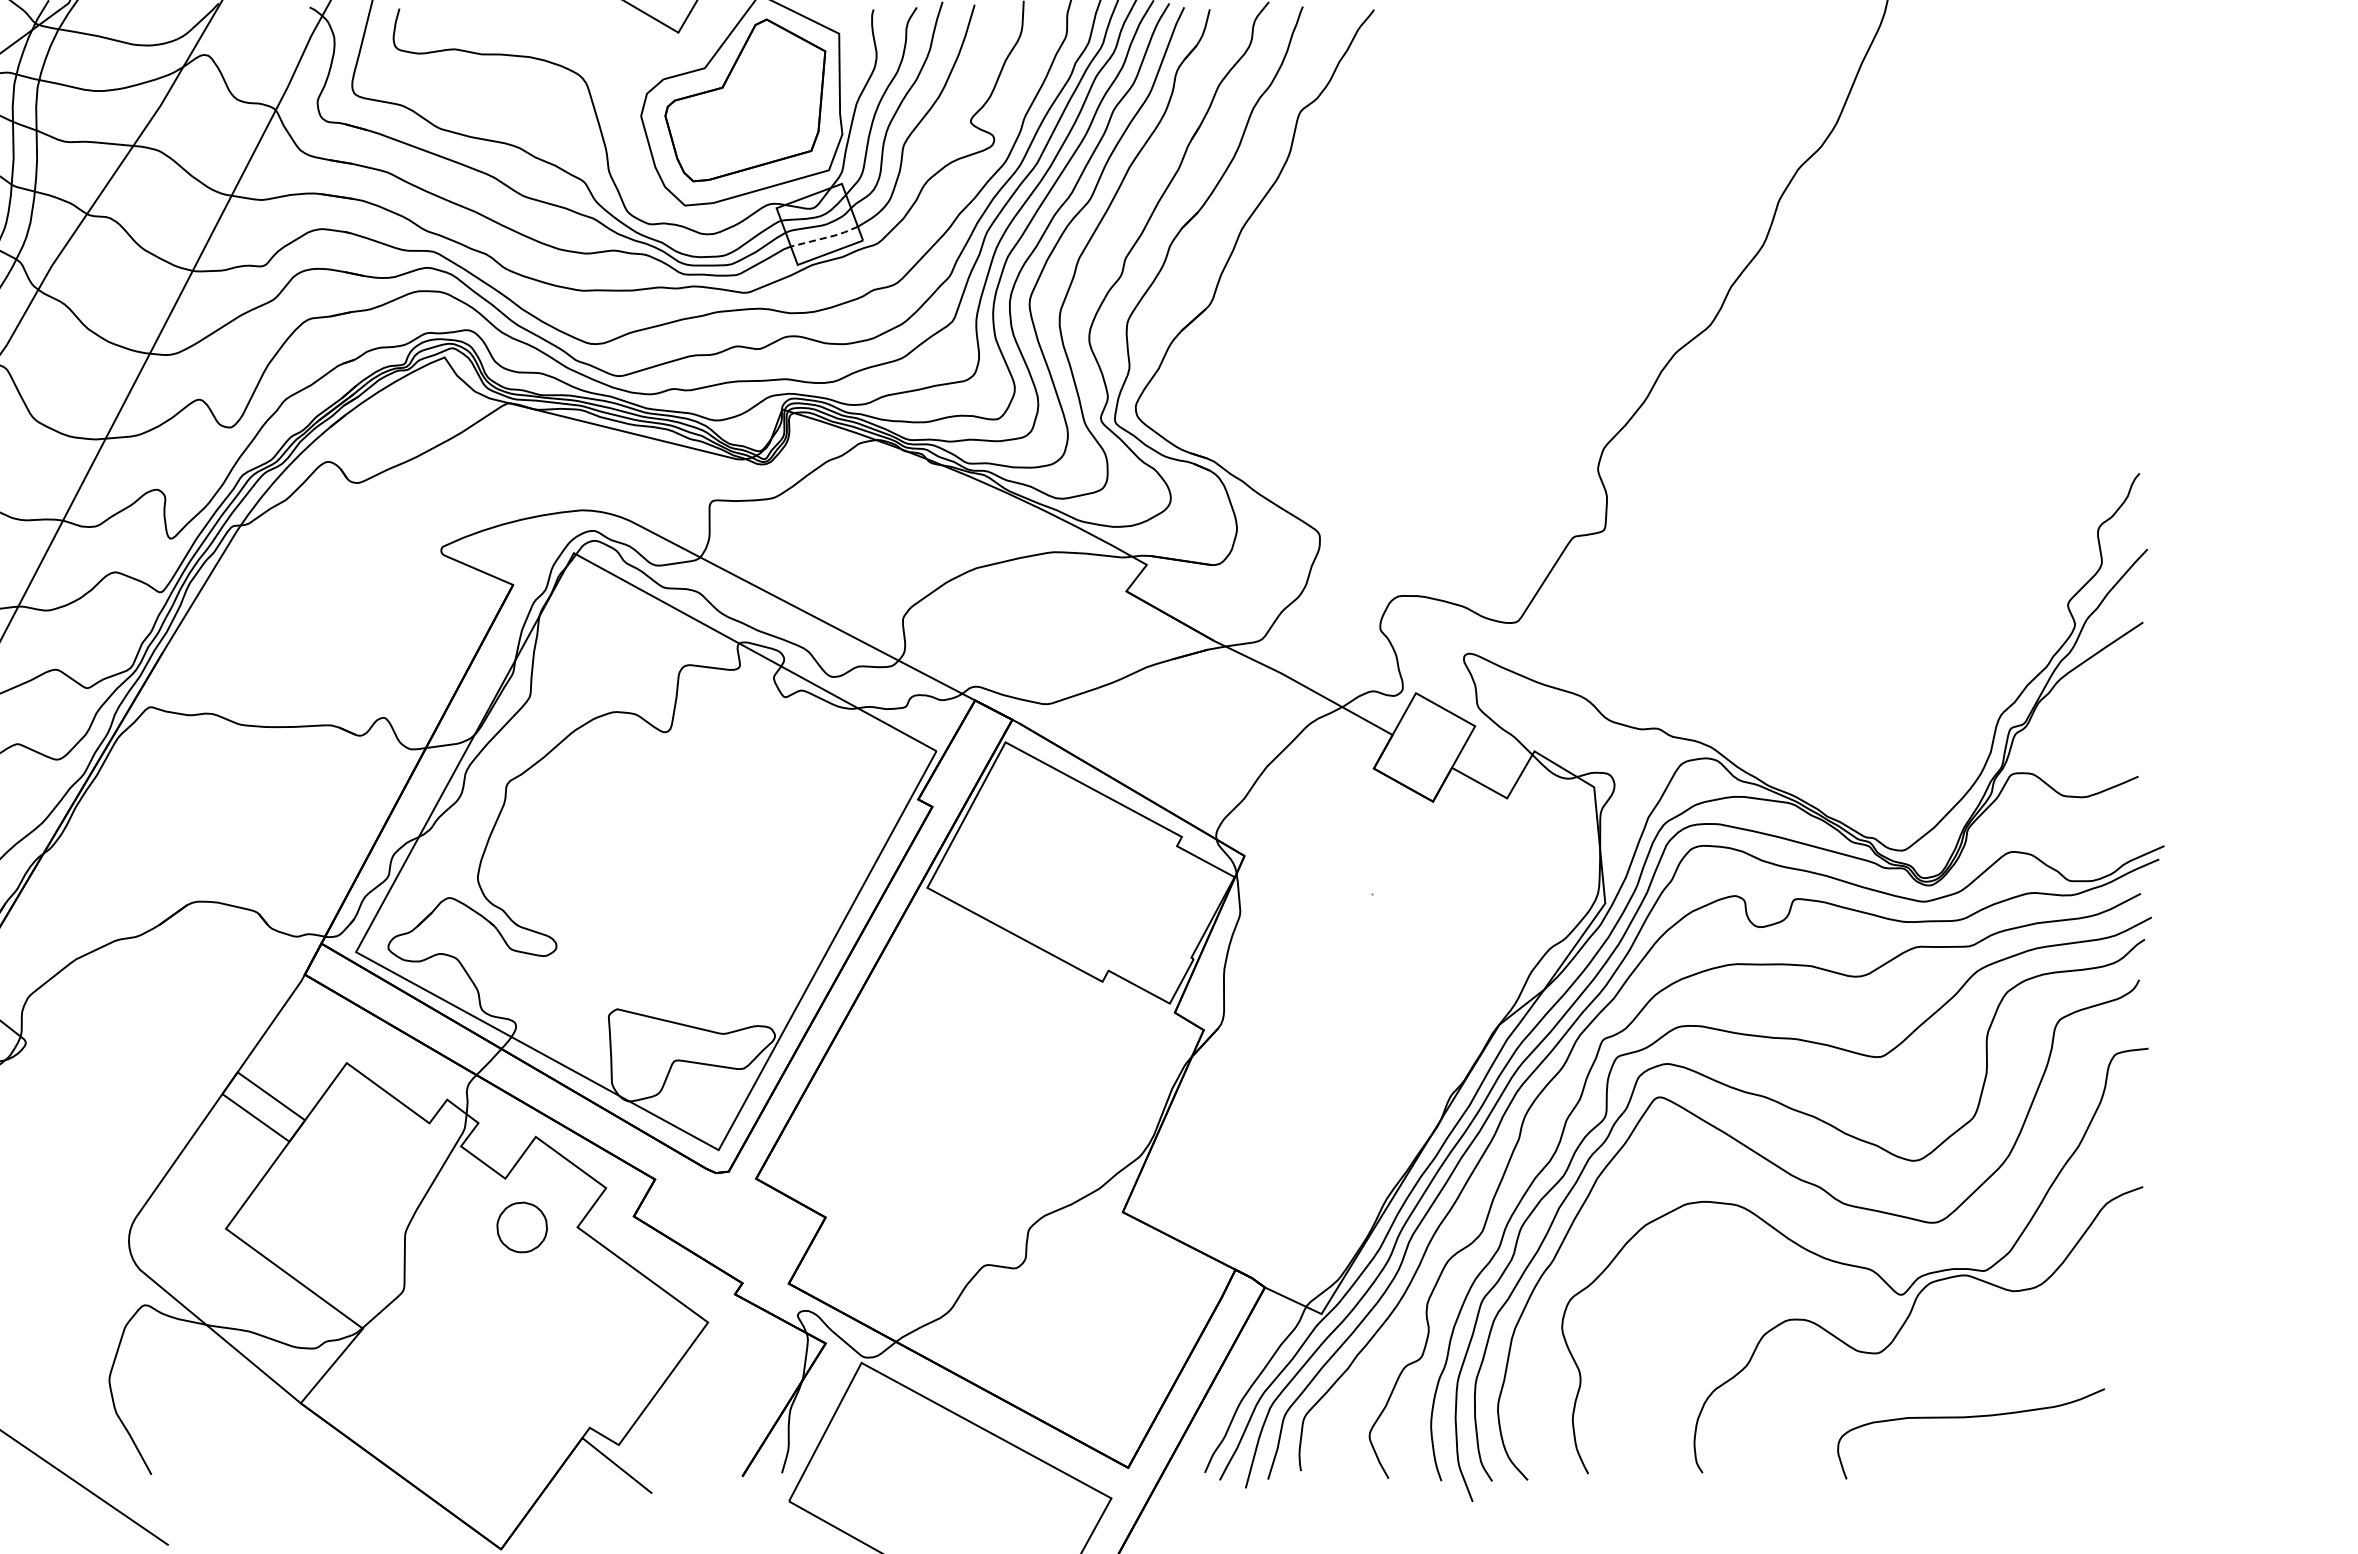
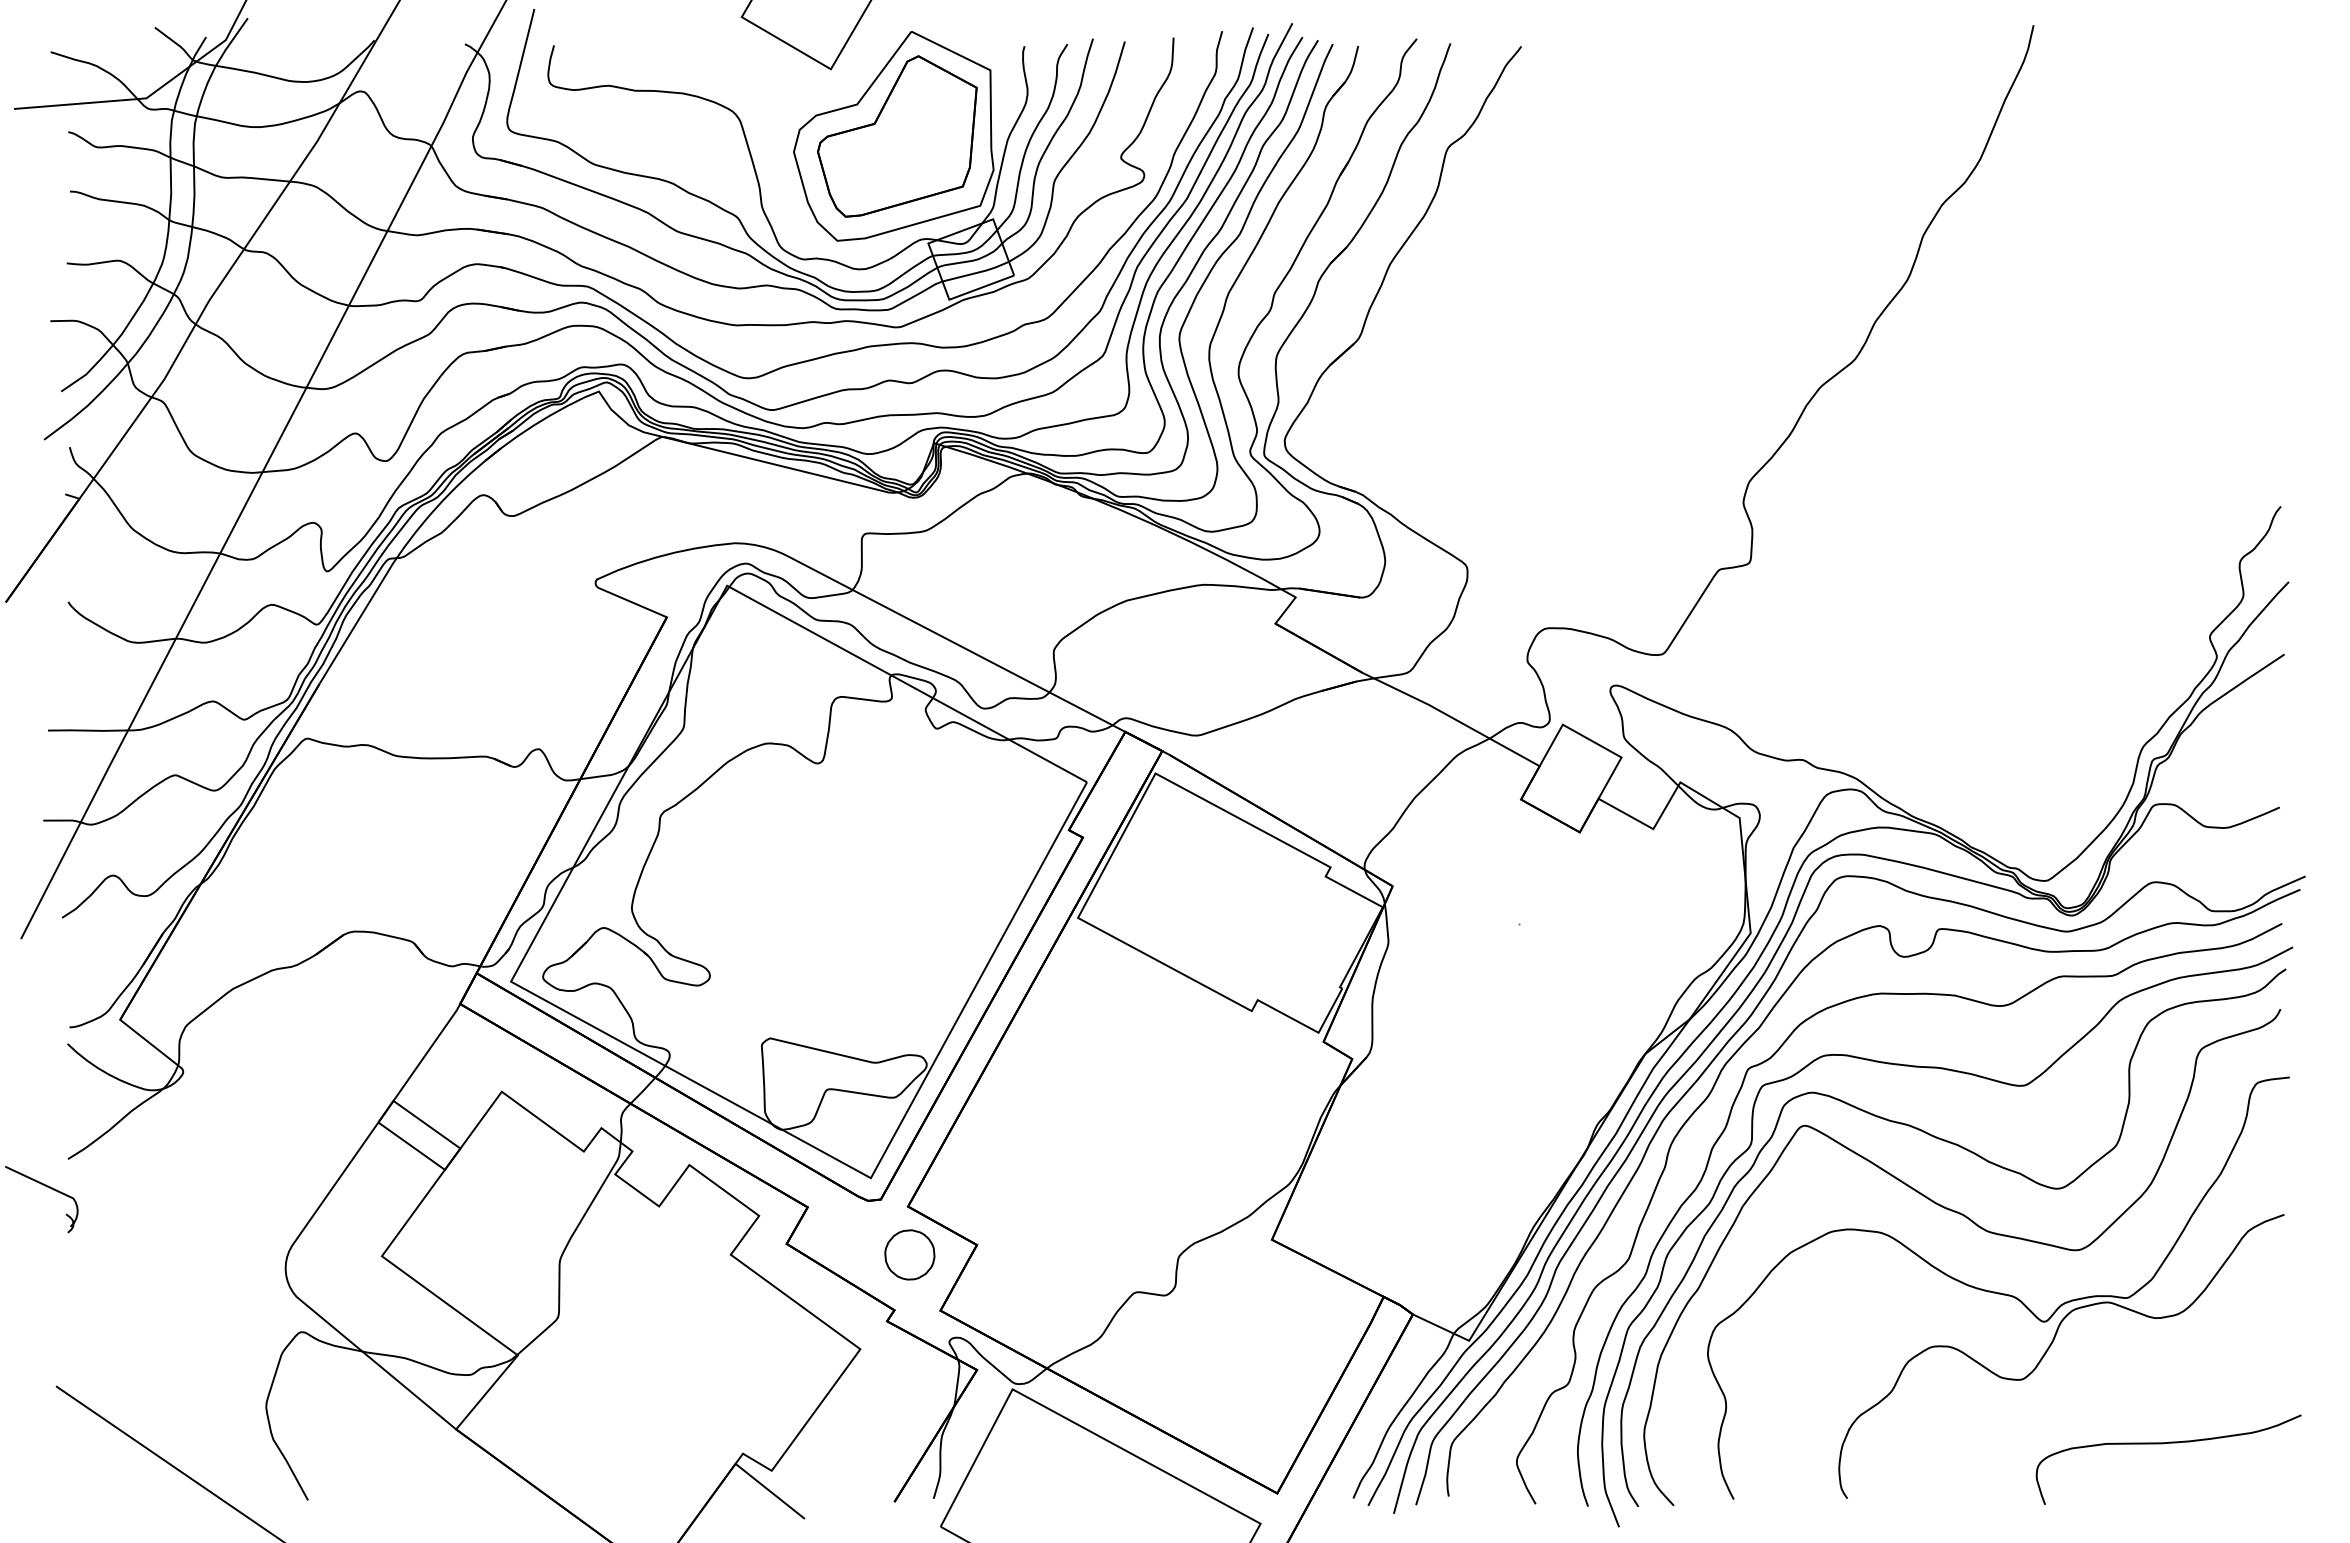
line: (826, 237) -> (977, 272), dashed -> solid
part: (521, 1227) -> (909, 1254), moved
curve: (1965, 1418) -> (2163, 1444), moved

